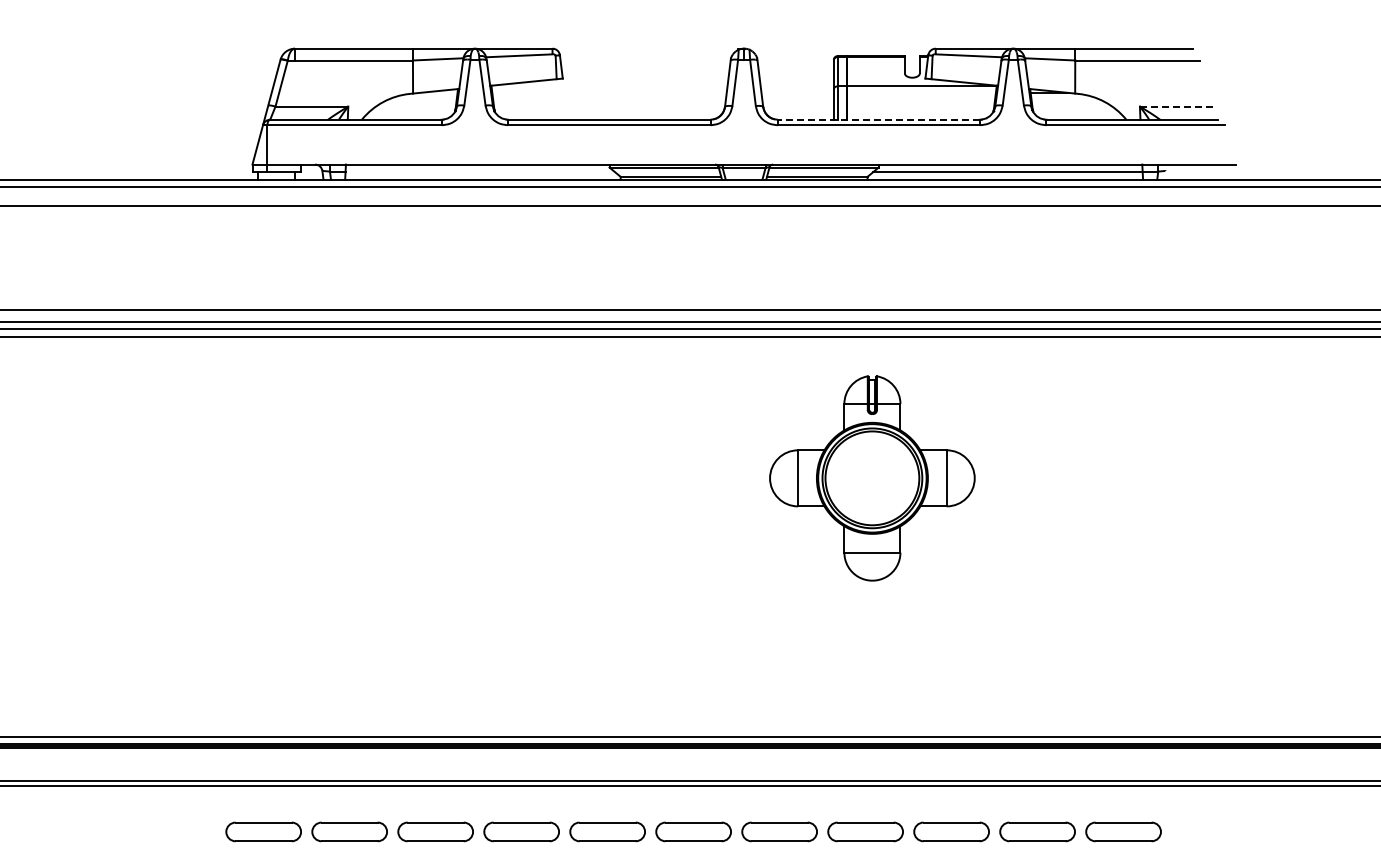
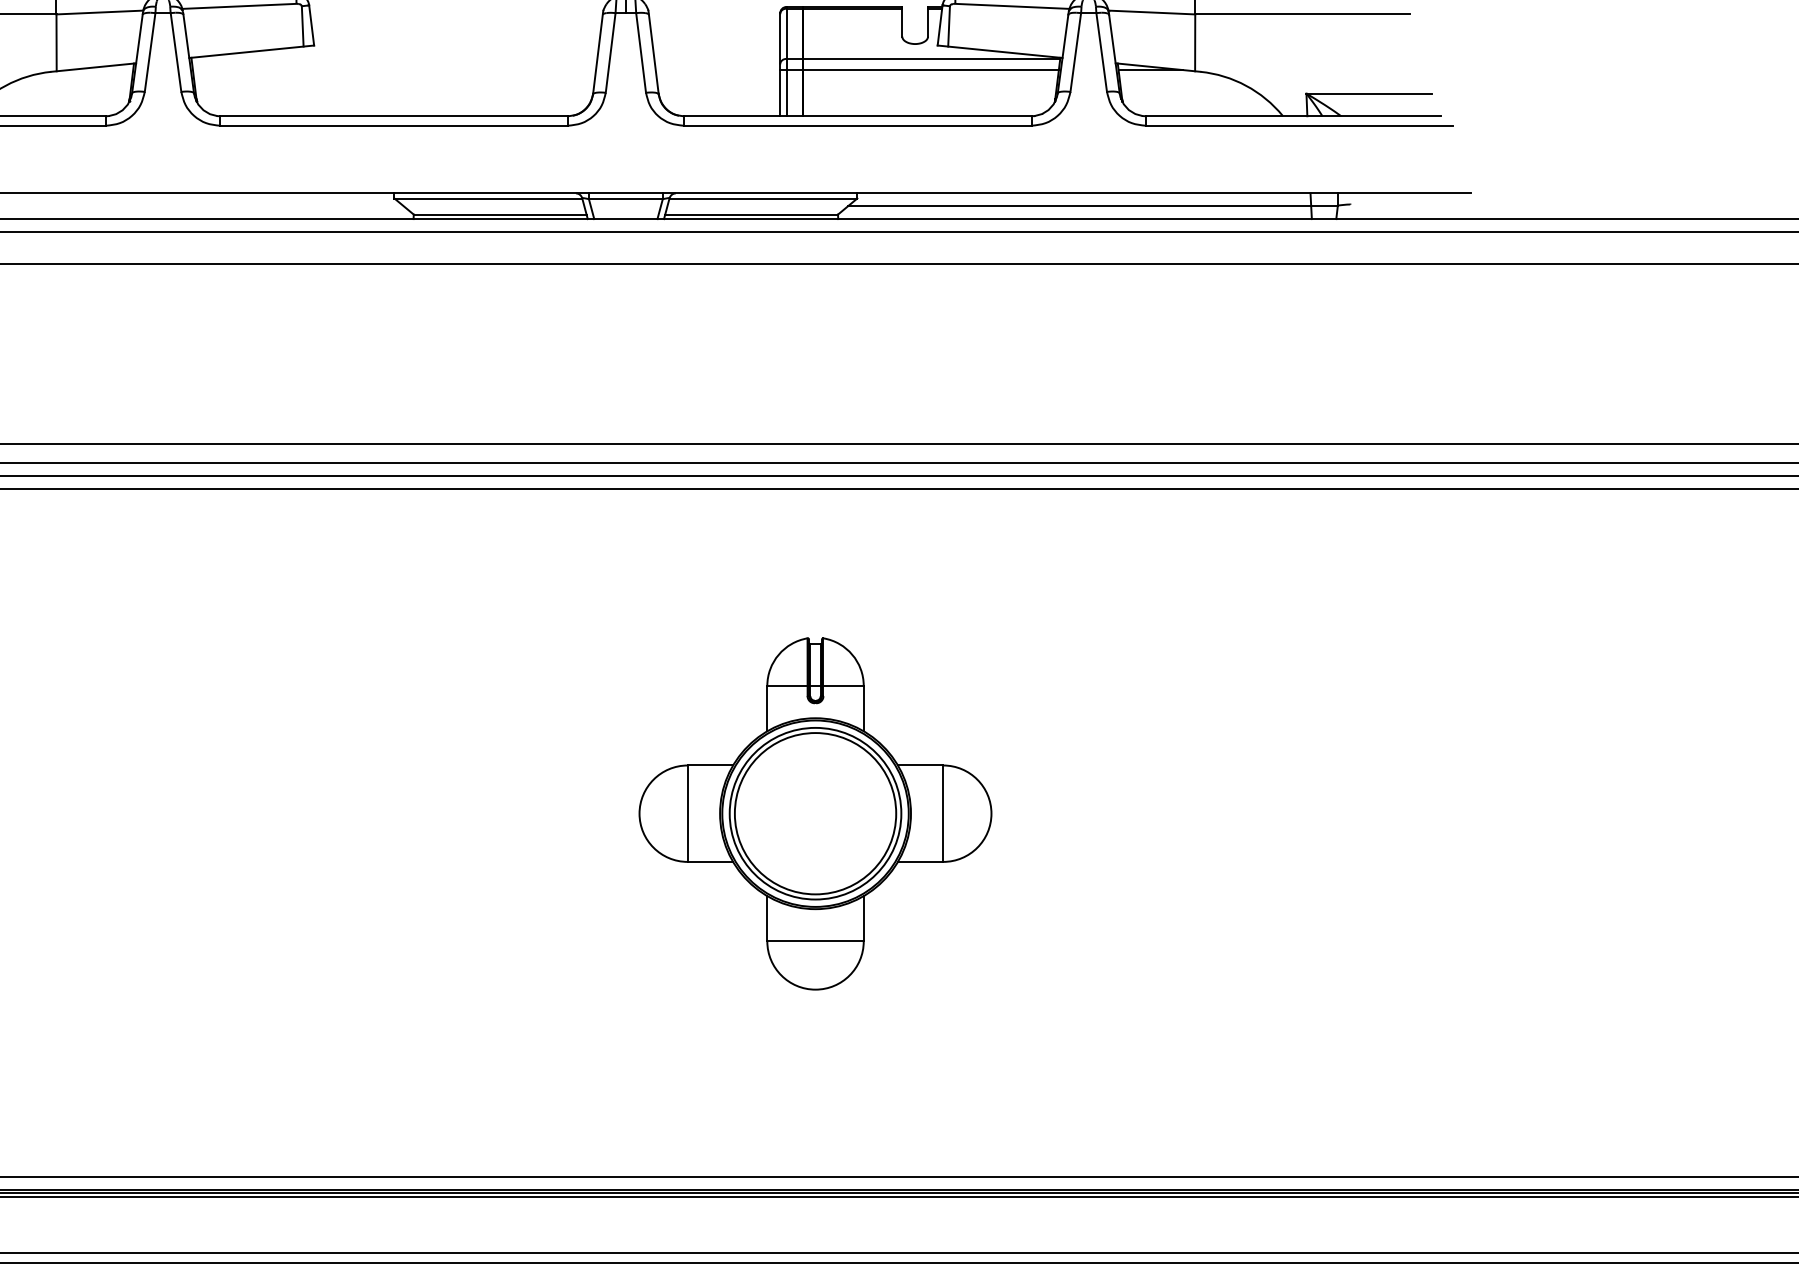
line: (914, 92) -> (918, 69), added
line: (1175, 106) -> (1367, 93), dashed -> solid
line: (878, 119) -> (856, 115), dashed -> solid
part: (872, 478) -> (815, 813), moved

